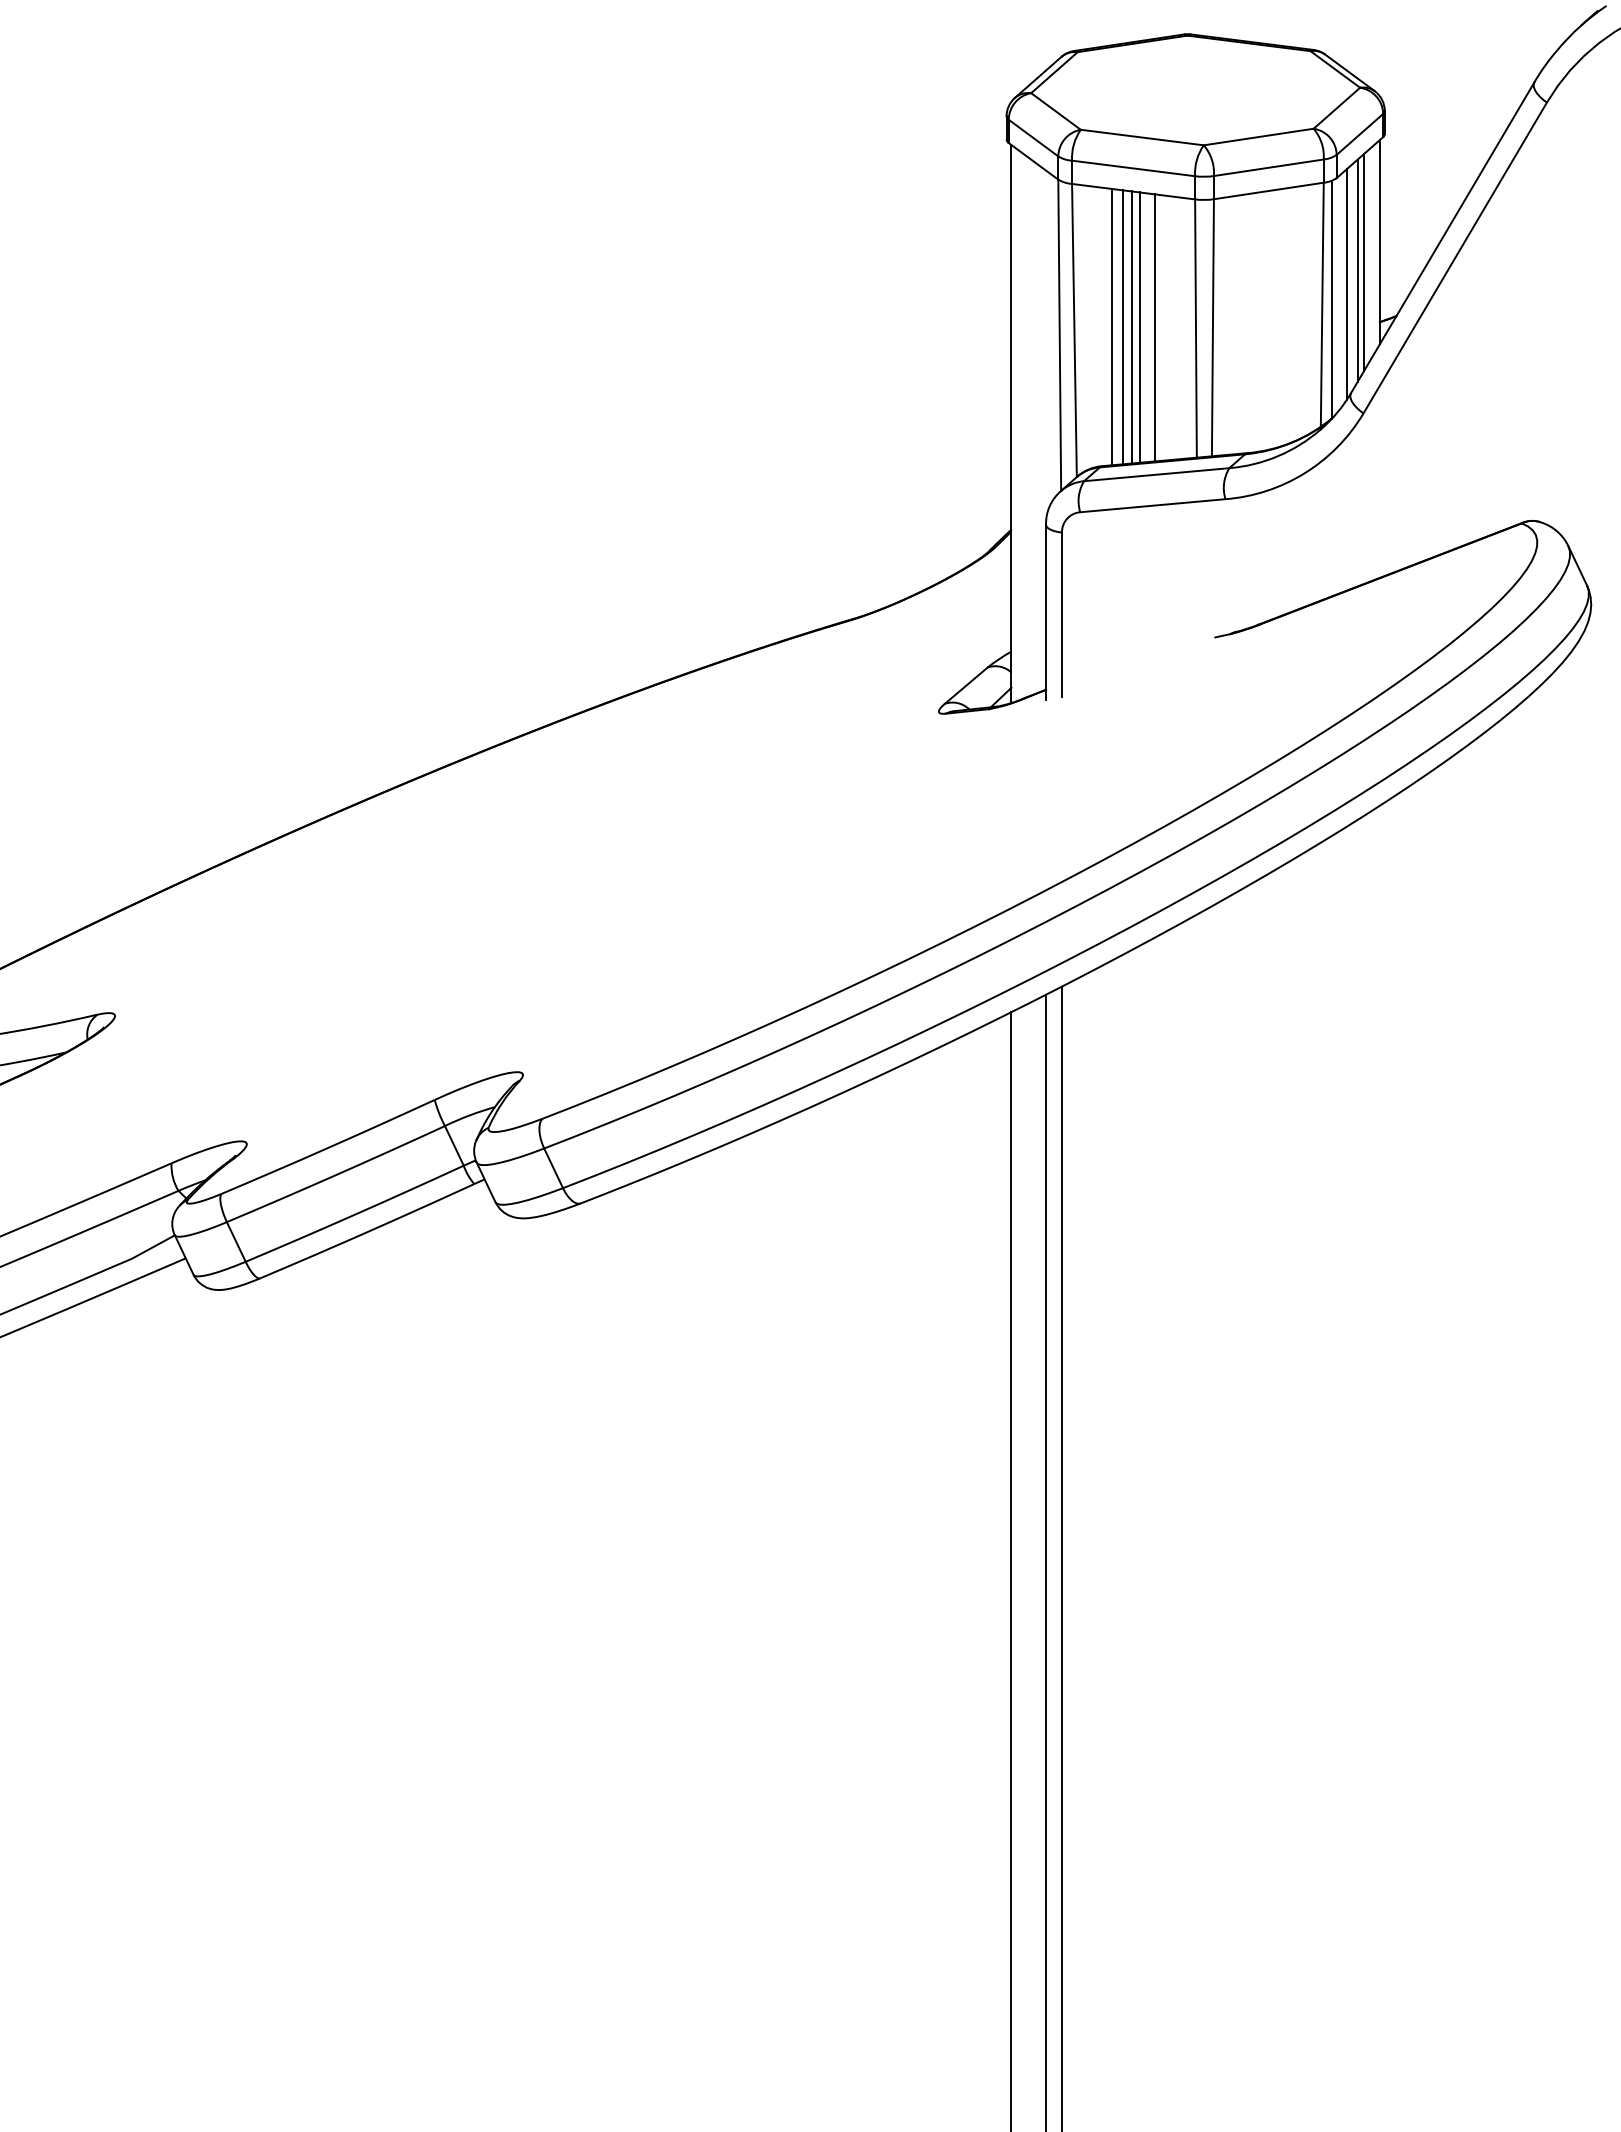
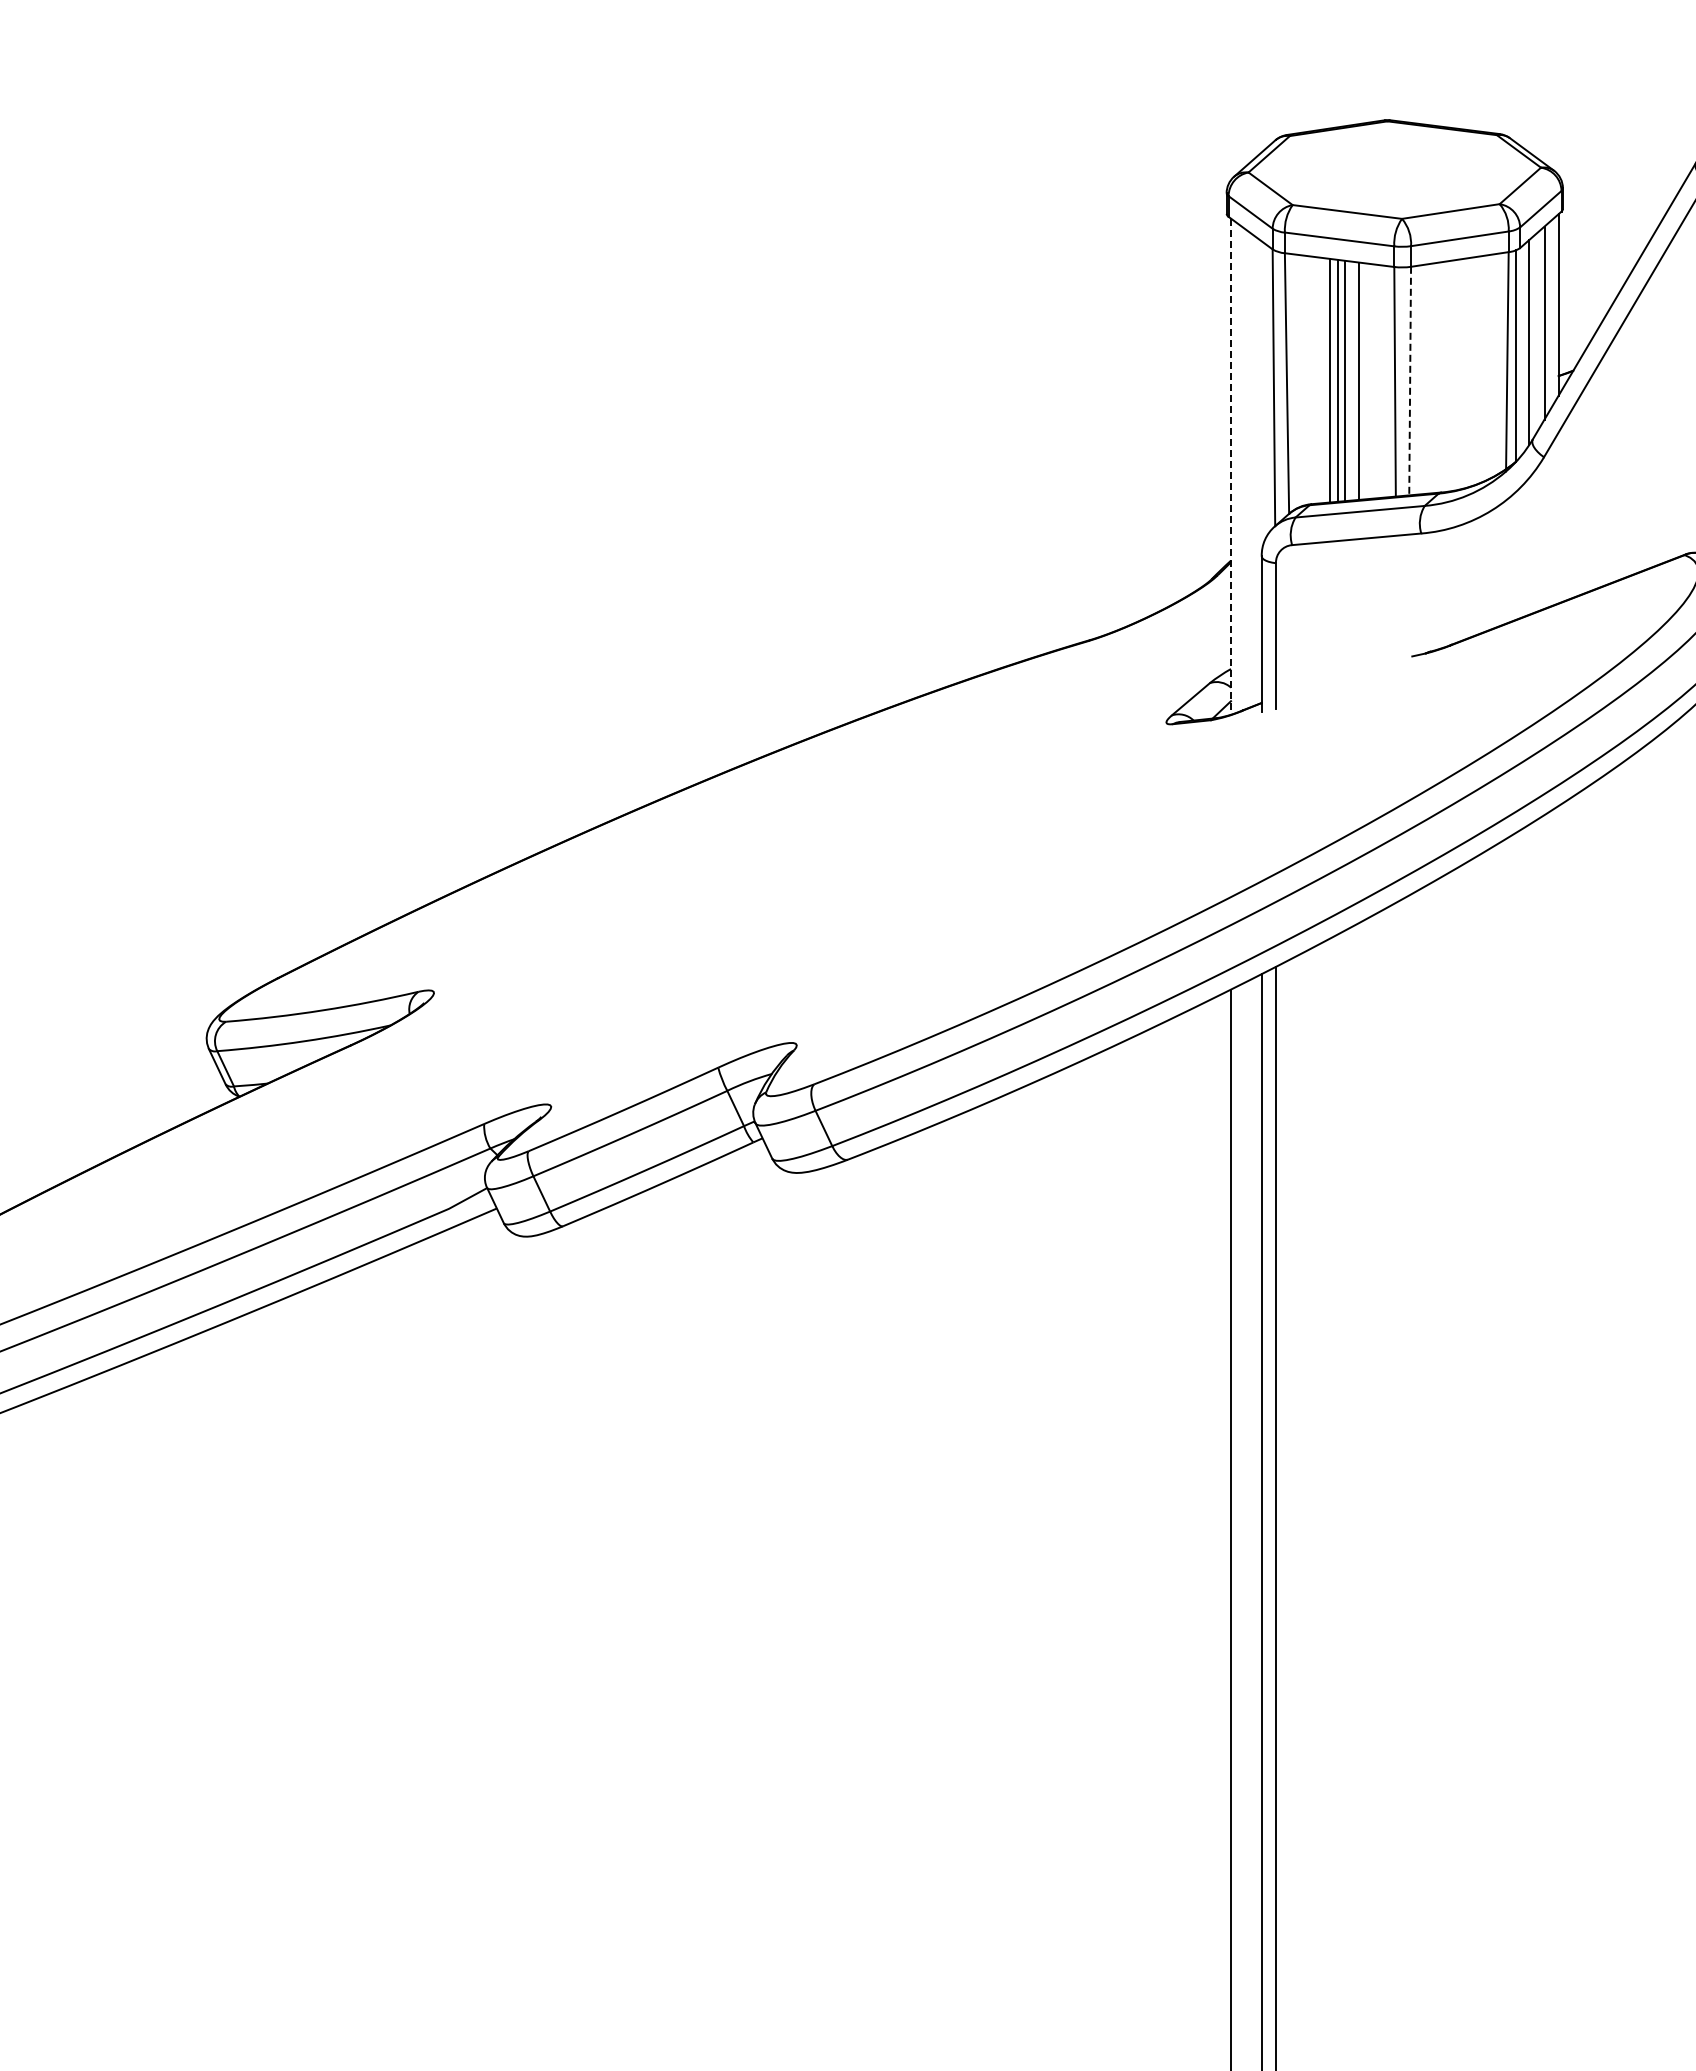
line: (1357, 270) -> (1538, 330), removed
line: (1112, 327) -> (1320, 380), removed
line: (1213, 328) -> (1410, 381), solid -> dashed
line: (1012, 423) -> (1231, 466), solid -> dashed

